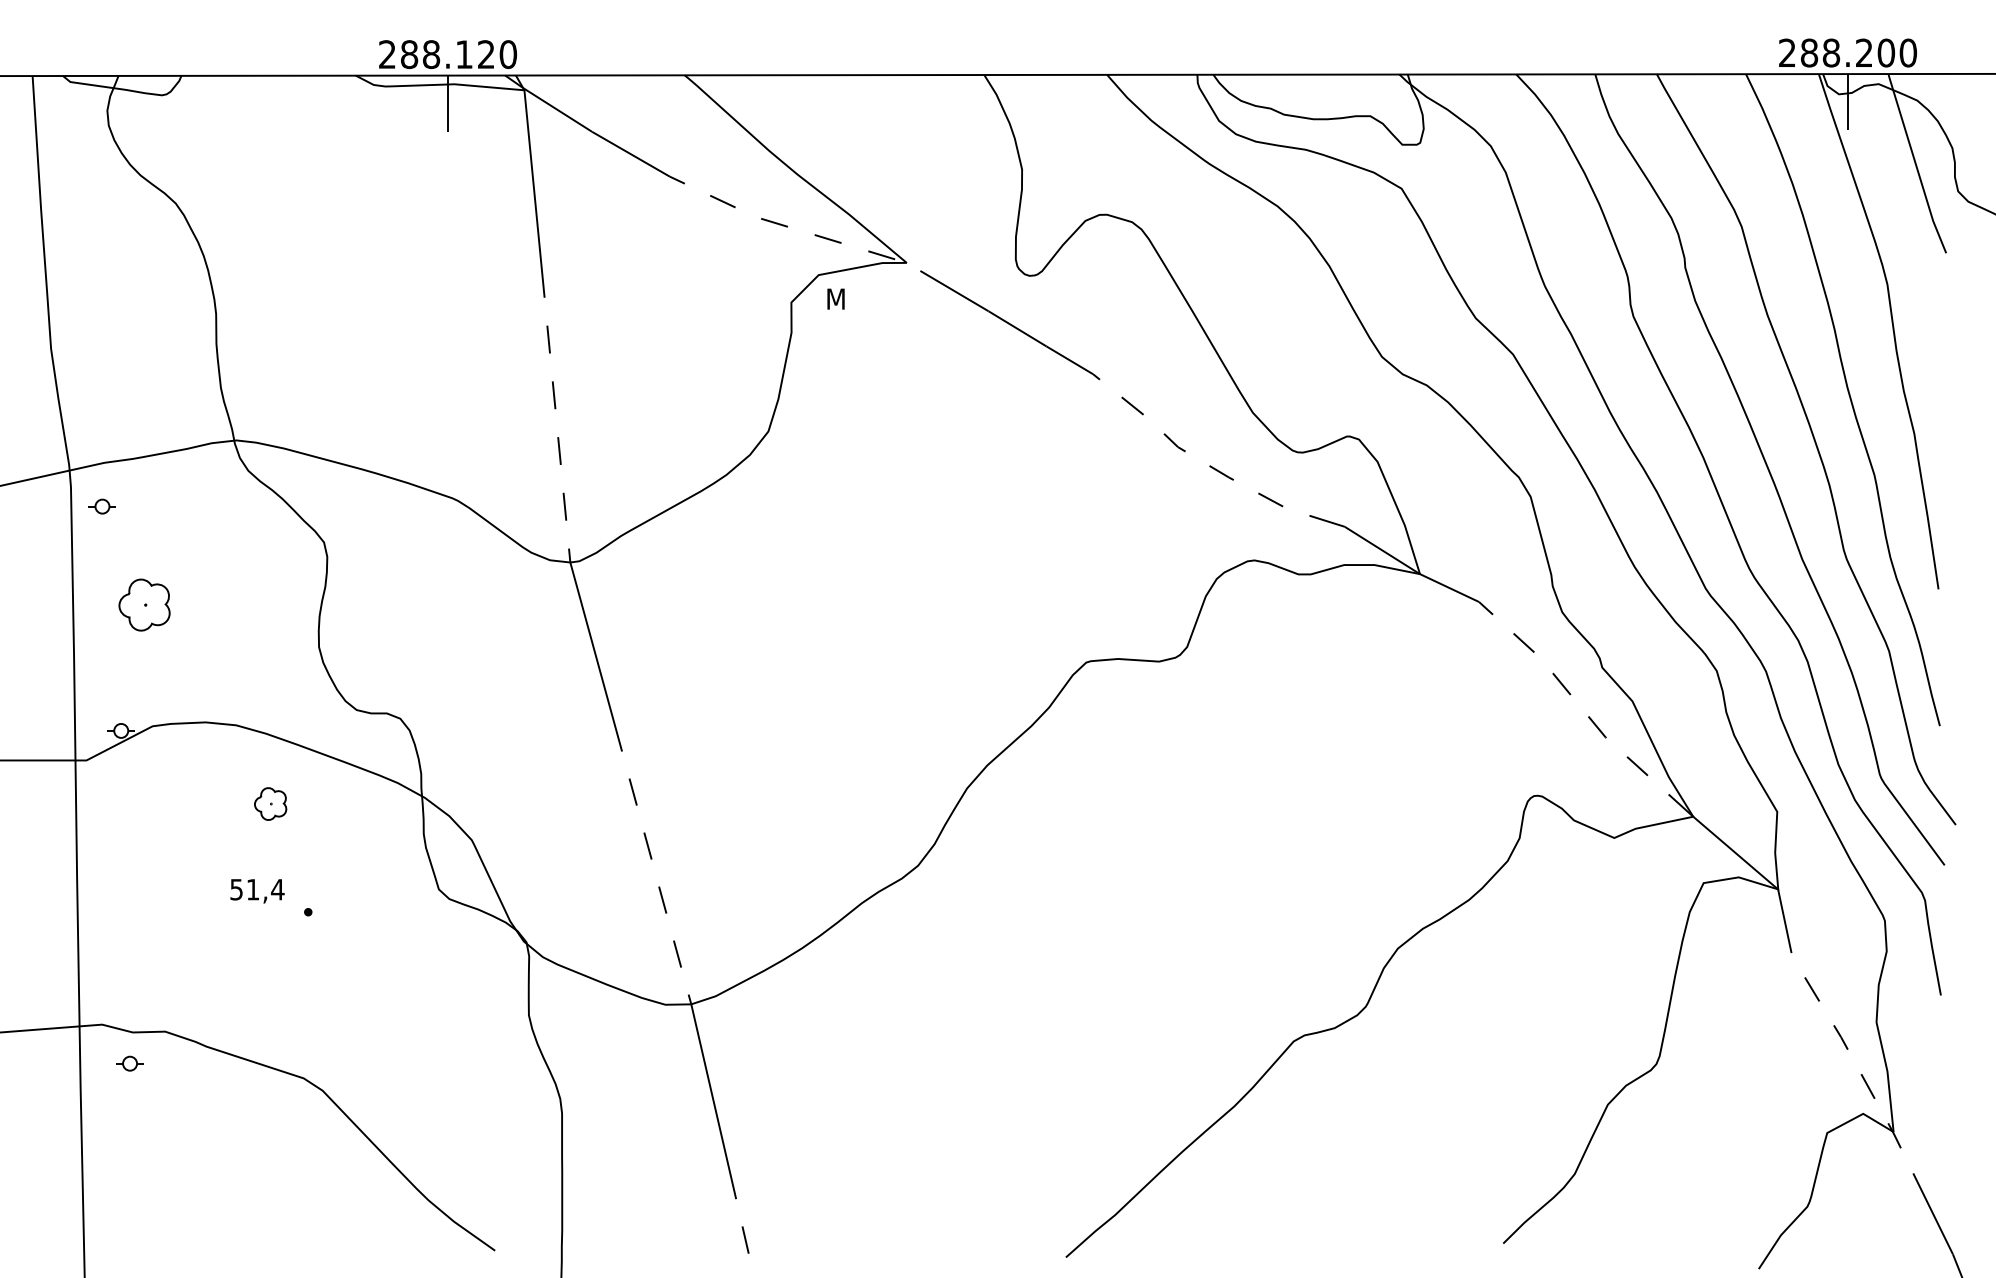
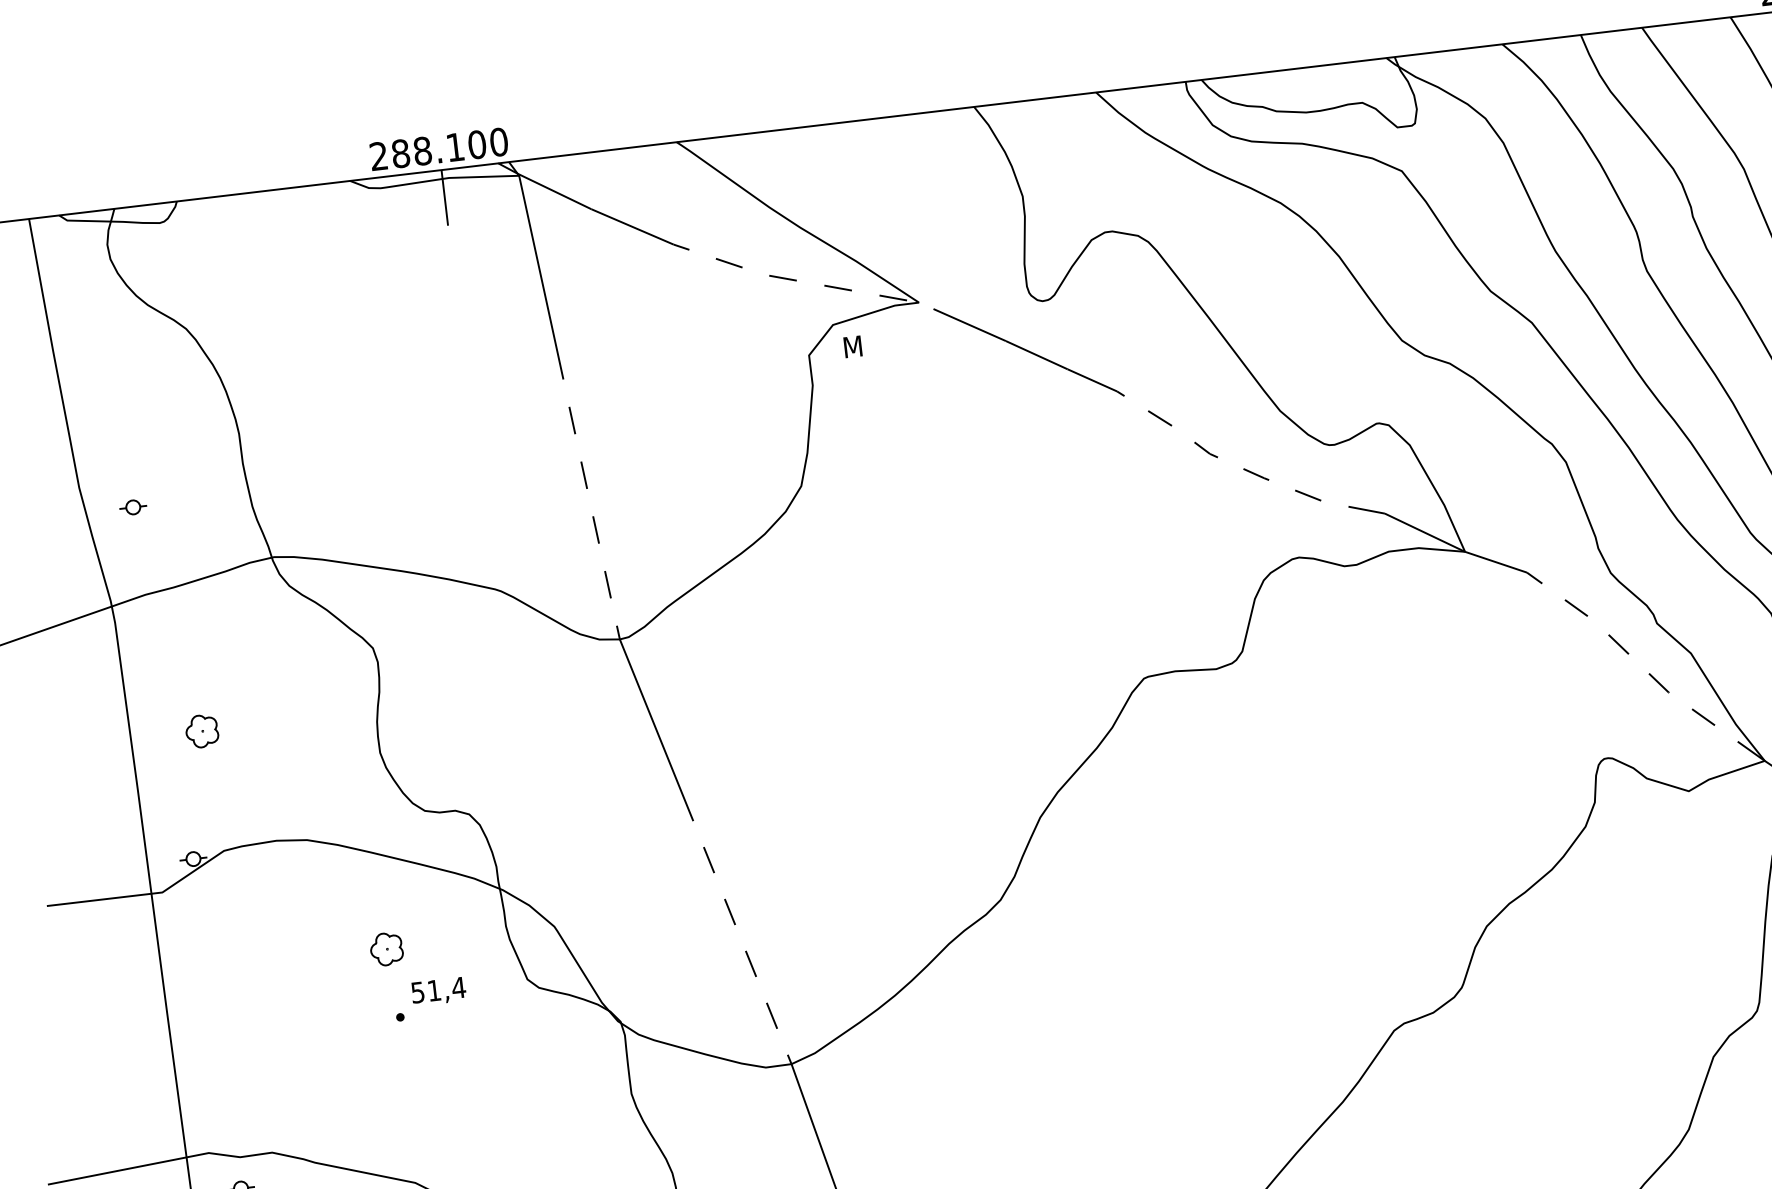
text: (486, 54) -> (477, 144), 288.120 -> 288.100
part: (101, 506) -> (132, 507), moved
part: (144, 604) -> (201, 730), size x0.62
part: (270, 803) -> (386, 948), moved
text: (257, 891) -> (438, 991), moved

